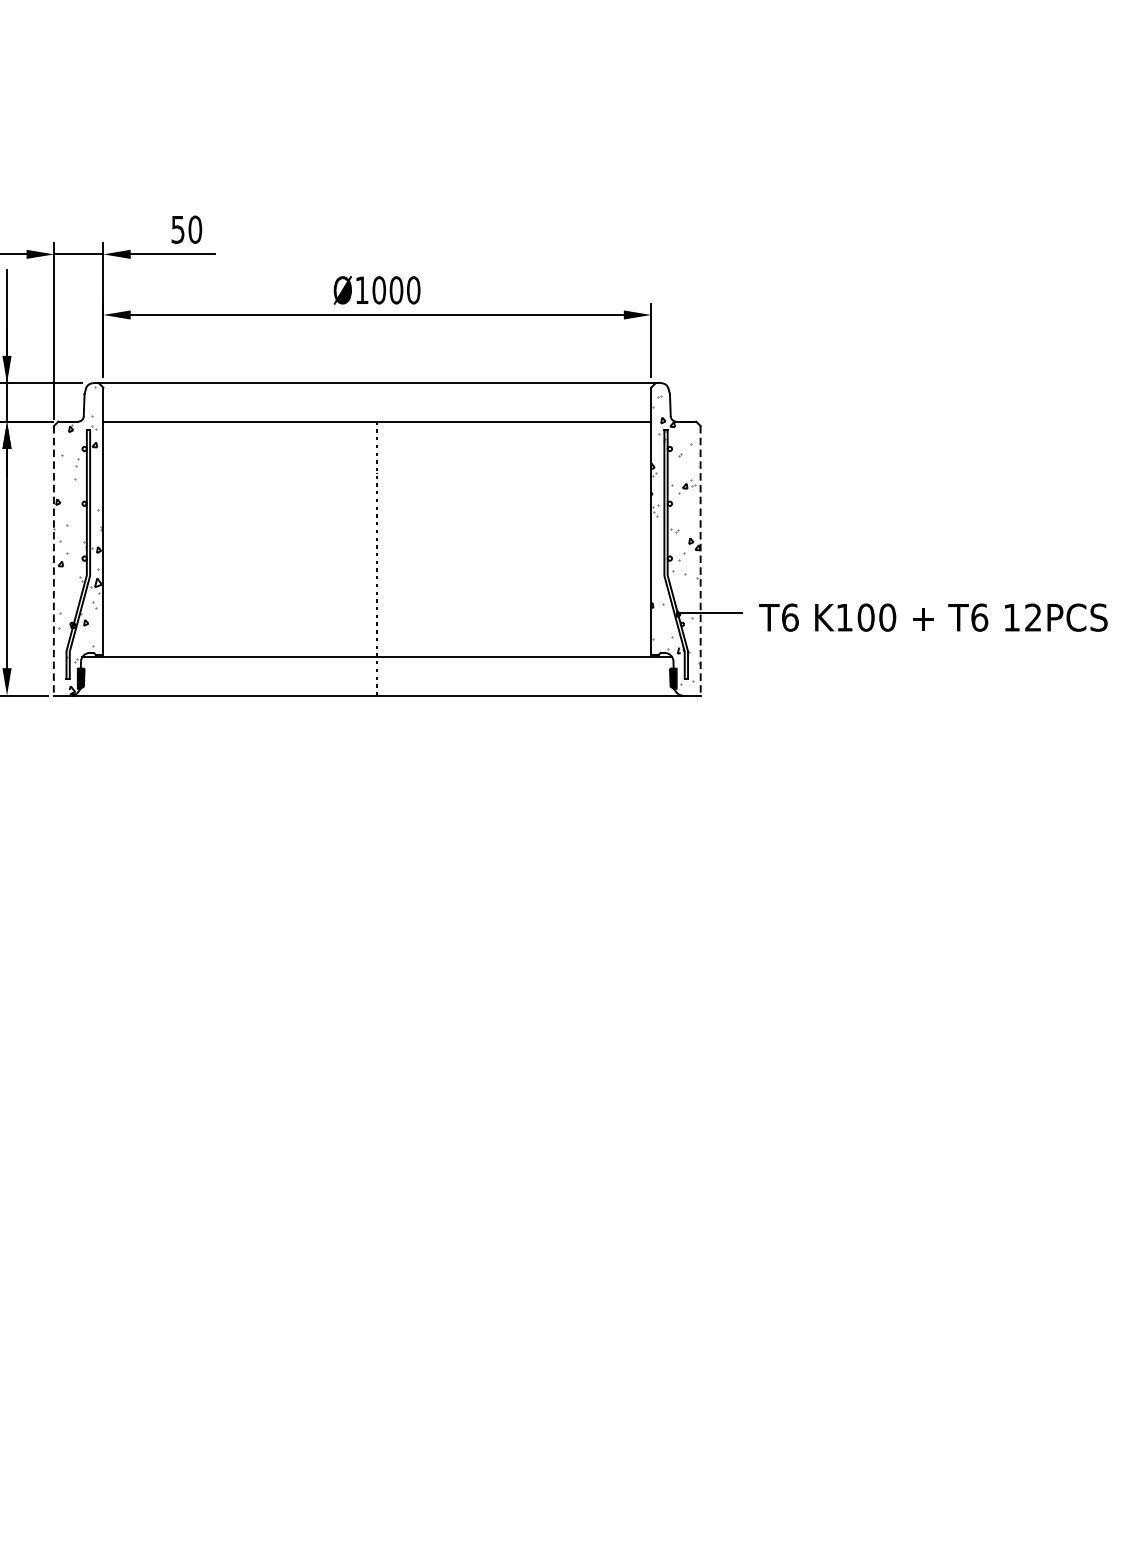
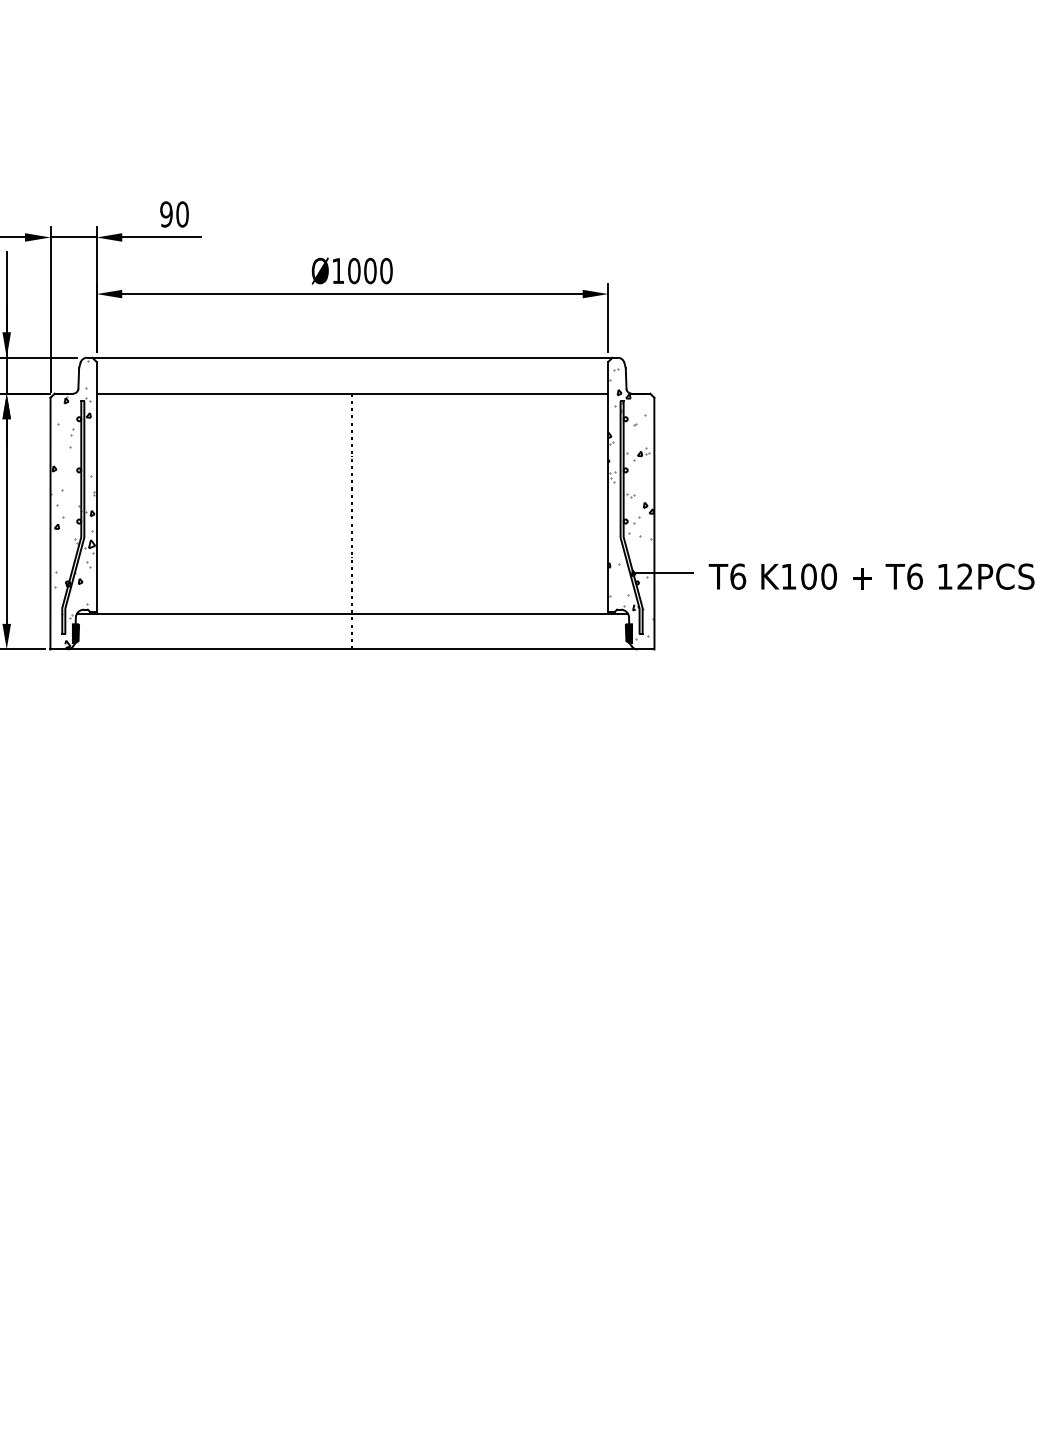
text: (178, 229) -> (166, 214), 50 -> 90
line: (53, 560) -> (50, 523), dashed -> solid
line: (700, 560) -> (654, 523), dashed -> solid

